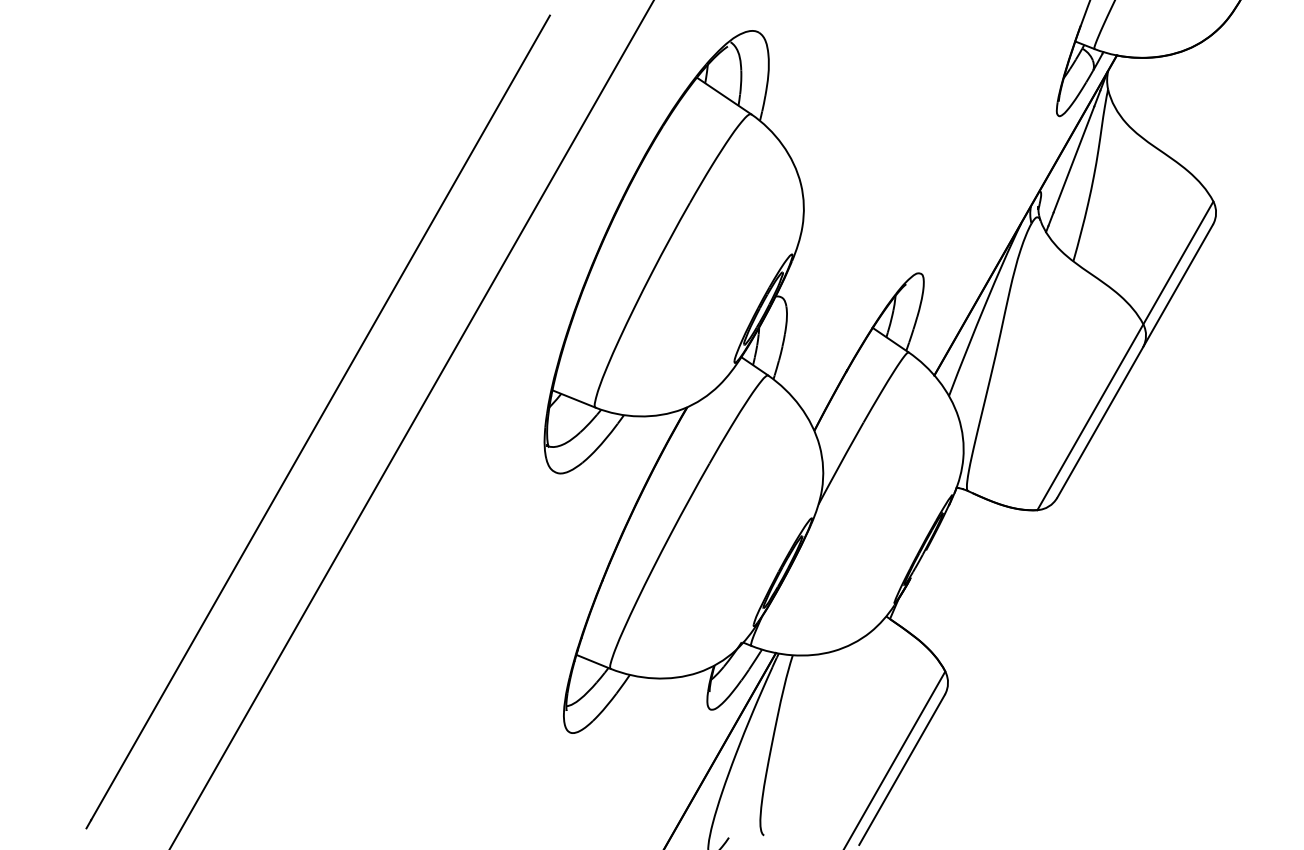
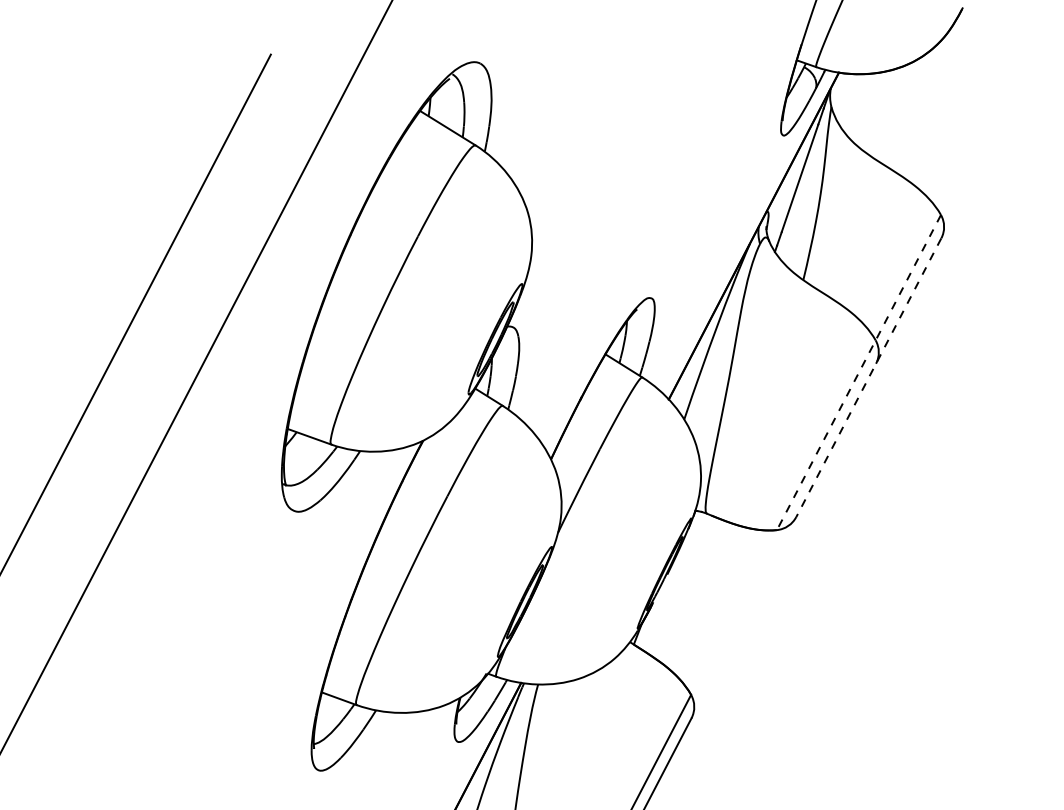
line: (1125, 355) -> (859, 372), solid -> dashed
line: (1134, 361) -> (868, 377), solid -> dashed

